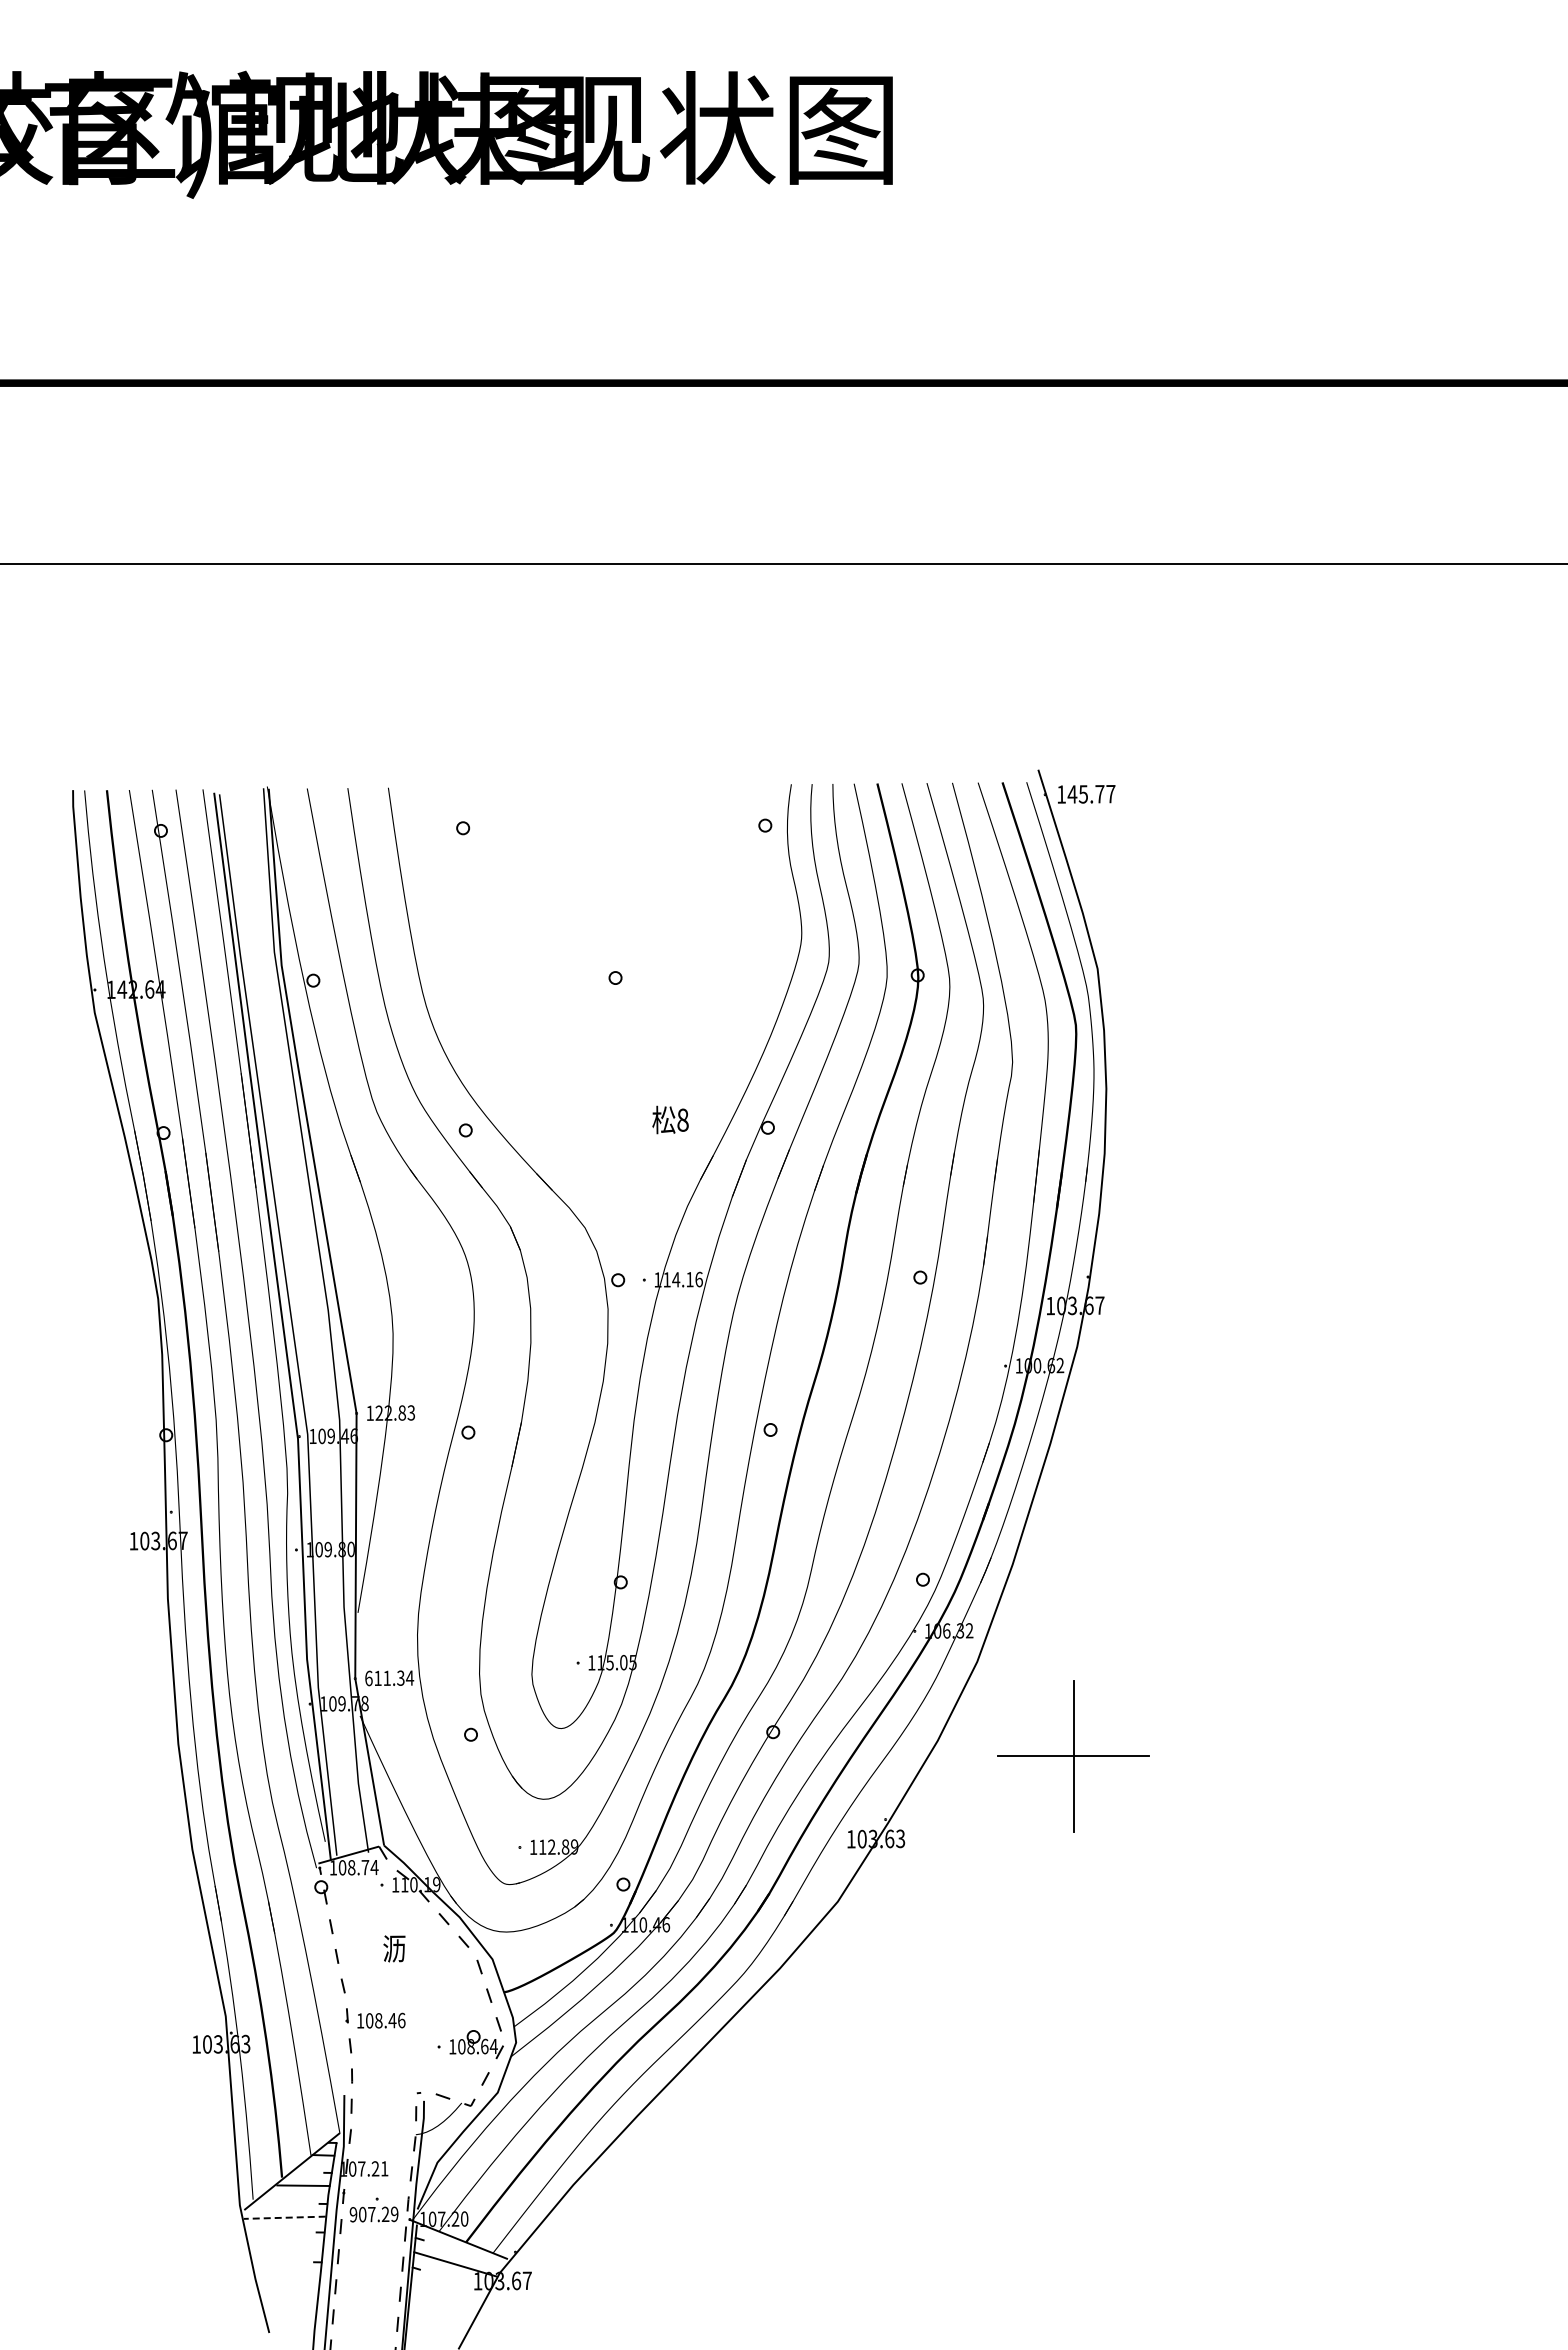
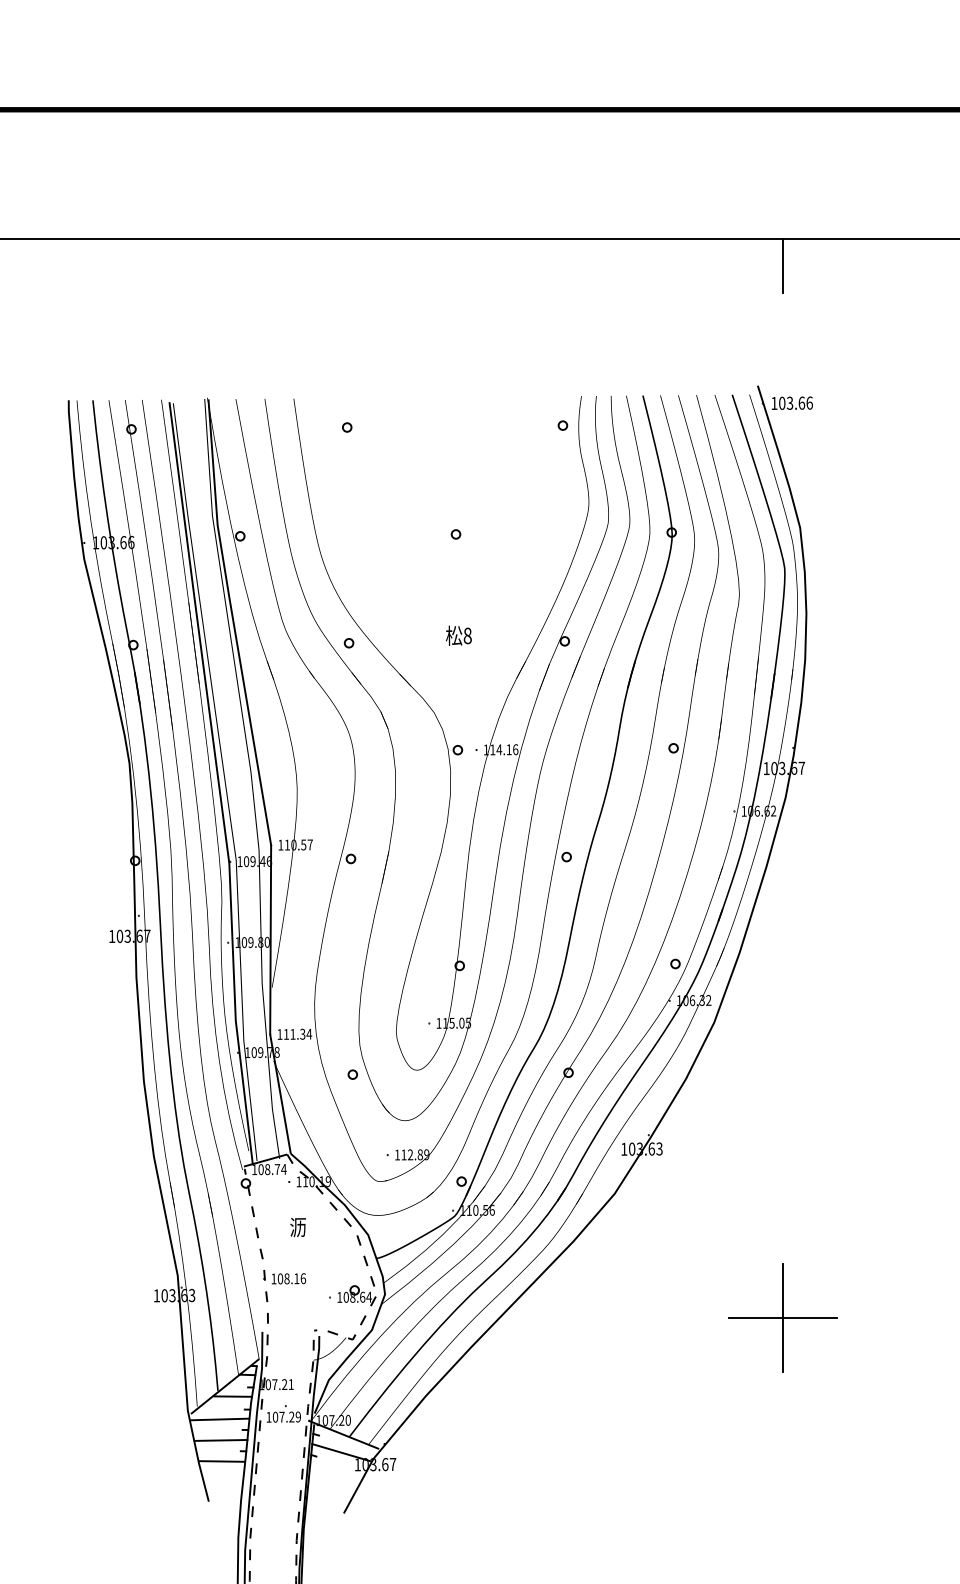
line: (1073, 602) -> (782, 266), added
text: (1091, 793) -> (795, 402), 145.77 -> 103.66
text: (141, 989) -> (117, 542), 142.64 -> 103.66
text: (670, 1119) -> (458, 635), moved
text: (1037, 1365) -> (757, 811), 100.62 -> 106.62
text: (395, 1412) -> (298, 844), 122.83 -> 110.57
text: (368, 1678) -> (279, 1034), 611.34 -> 111.34
part: (1073, 1756) -> (782, 1317), moved
text: (656, 1924) -> (485, 1210), 110.46 -> 110.56
text: (392, 2020) -> (296, 1278), 108.46 -> 108.16
text: (353, 2214) -> (268, 1417), 907.29 -> 107.29
line: (284, 2217) -> (219, 1419), dashed -> solid
line: (286, 2246) -> (221, 1439), added
line: (288, 2276) -> (222, 1461), added

